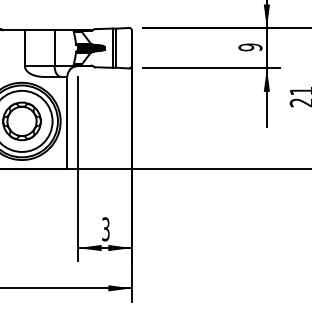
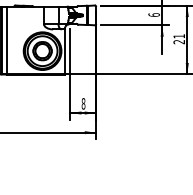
text: (249, 46) -> (153, 14), 9 -> 6
text: (105, 228) -> (83, 103), 3 -> 8

